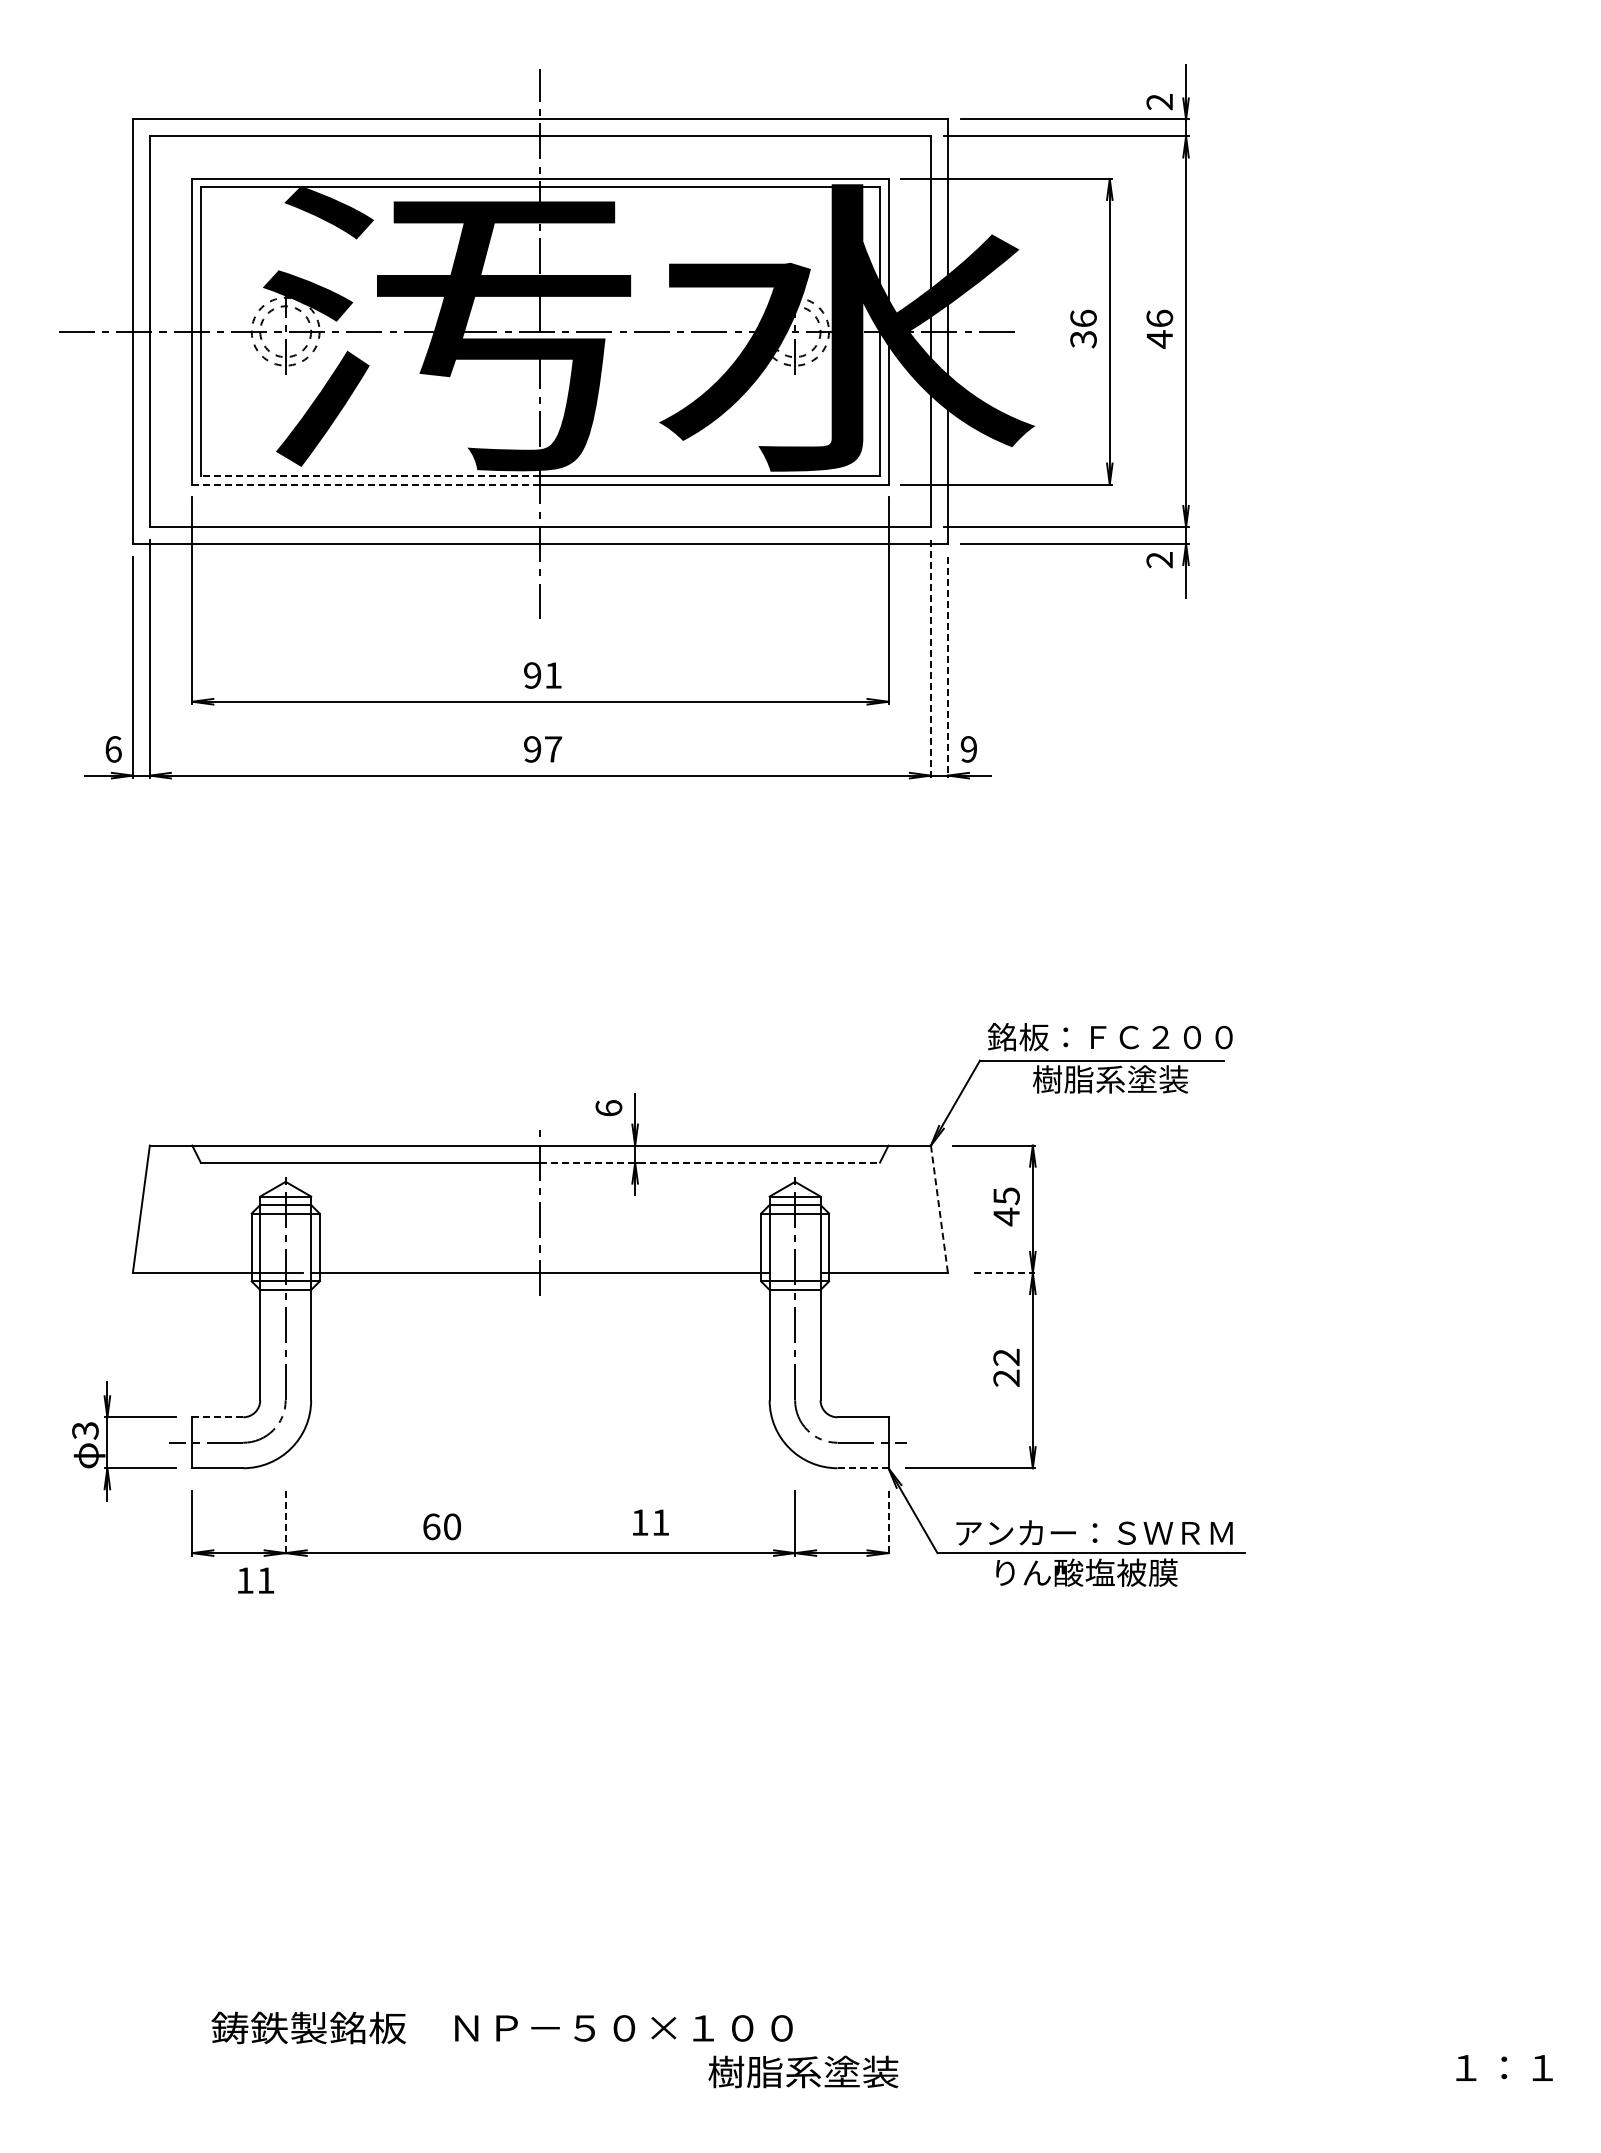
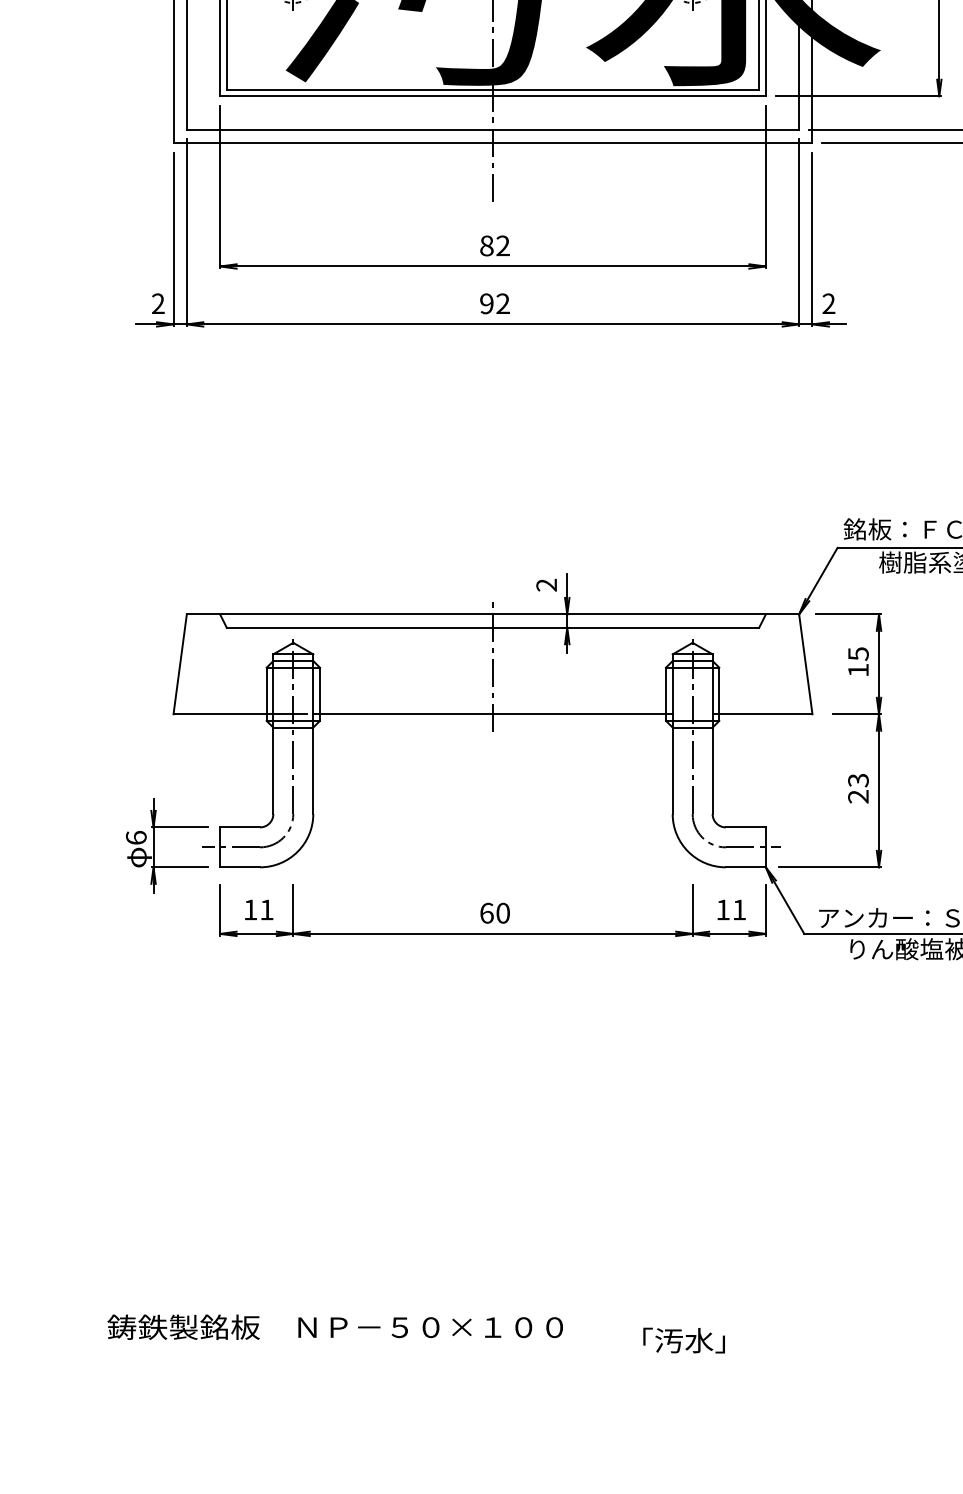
line: (370, 476) -> (359, 89), dashed -> solid
line: (365, 484) -> (355, 96), dashed -> solid
line: (930, 659) -> (798, 233), dashed -> solid
line: (947, 667) -> (812, 239), dashed -> solid
text: (542, 675) -> (494, 245), 91 -> 82
text: (113, 749) -> (158, 303), 6 -> 2
text: (553, 749) -> (503, 303), 97 -> 92
text: (968, 749) -> (828, 303), 9 -> 2
text: (608, 1108) -> (546, 585), 6 -> 2
line: (710, 1162) -> (626, 627), dashed -> solid
line: (939, 1209) -> (805, 664), dashed -> solid
text: (1006, 1216) -> (858, 669), 45 -> 15
line: (1004, 1272) -> (856, 713), dashed -> solid
text: (1006, 1357) -> (858, 780), 22 -> 23
line: (217, 1417) -> (239, 827), dashed -> solid
text: (85, 1430) -> (136, 837), 3 -> 6
line: (863, 1468) -> (746, 867), dashed -> solid
text: (650, 1522) -> (731, 909), moved
line: (285, 1523) -> (293, 910), dashed -> solid
line: (888, 1523) -> (765, 910), dashed -> solid
text: (441, 1526) -> (494, 913), moved
text: (256, 1580) -> (259, 909), moved
text: (501, 2027) -> (334, 1326), moved
text: (803, 2071) -> (699, 1340), 樹脂系塗装 -> 「汚水」

